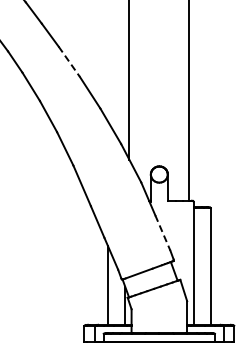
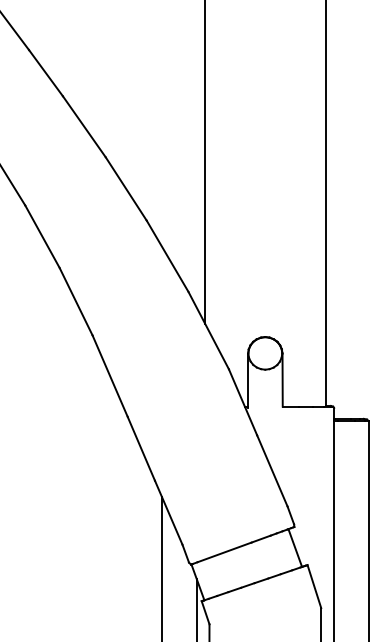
line: (69, 61) -> (84, 126), dashed -> solid
line: (163, 233) -> (273, 471), dashed -> solid

